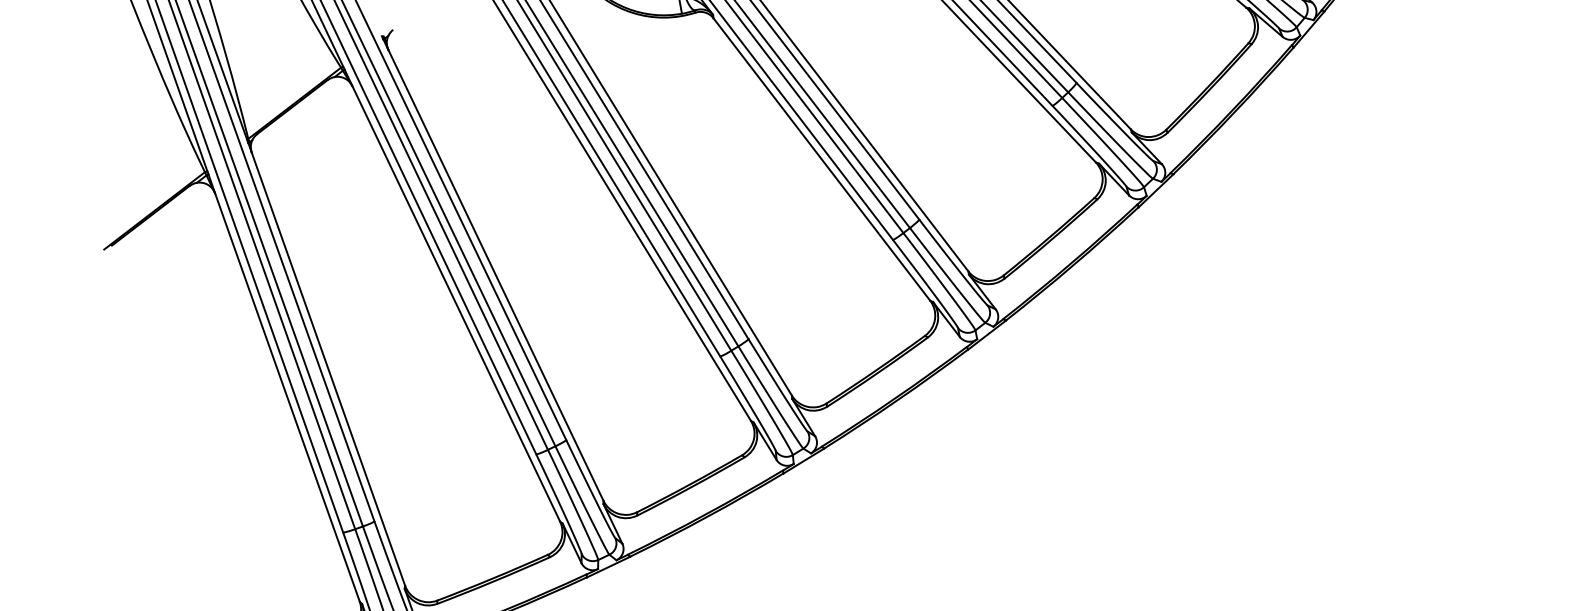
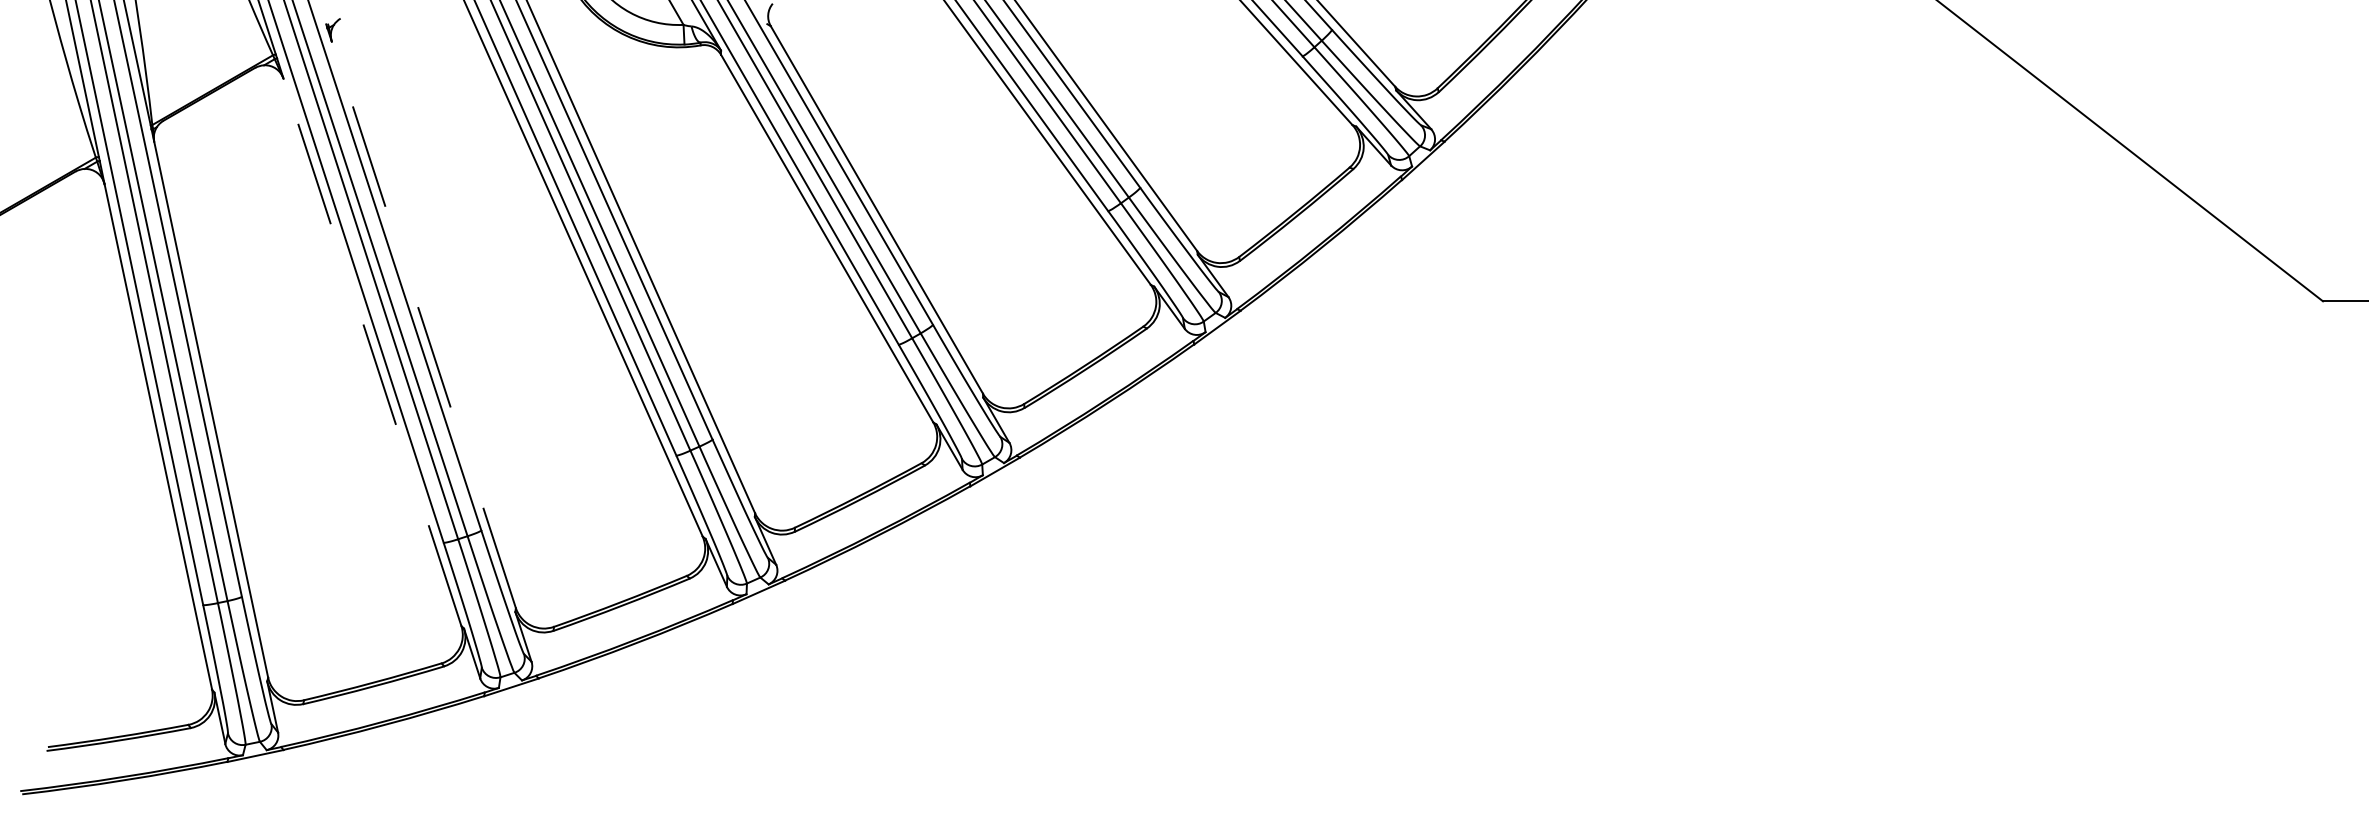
line: (495, 275) -> (423, 324), solid -> dashed
line: (456, 303) -> (372, 351), solid -> dashed

